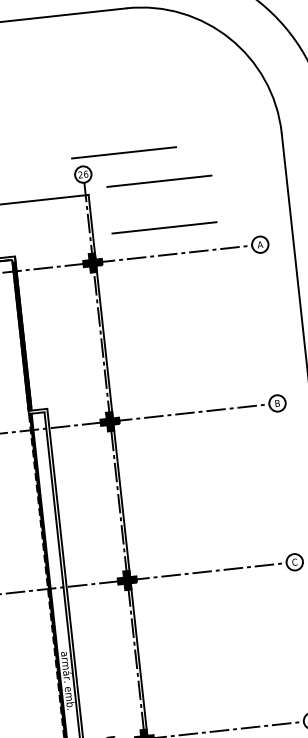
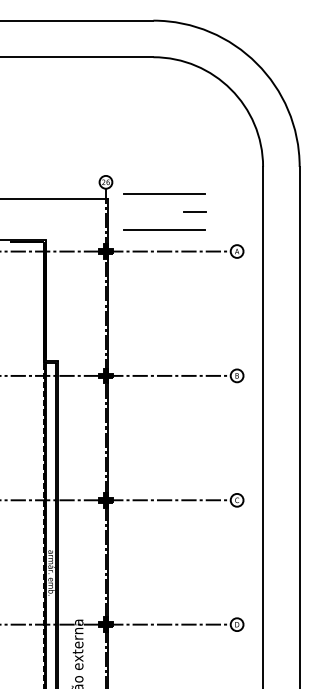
line: (124, 152) -> (139, 168), removed
line: (200, 199) -> (194, 211), added

